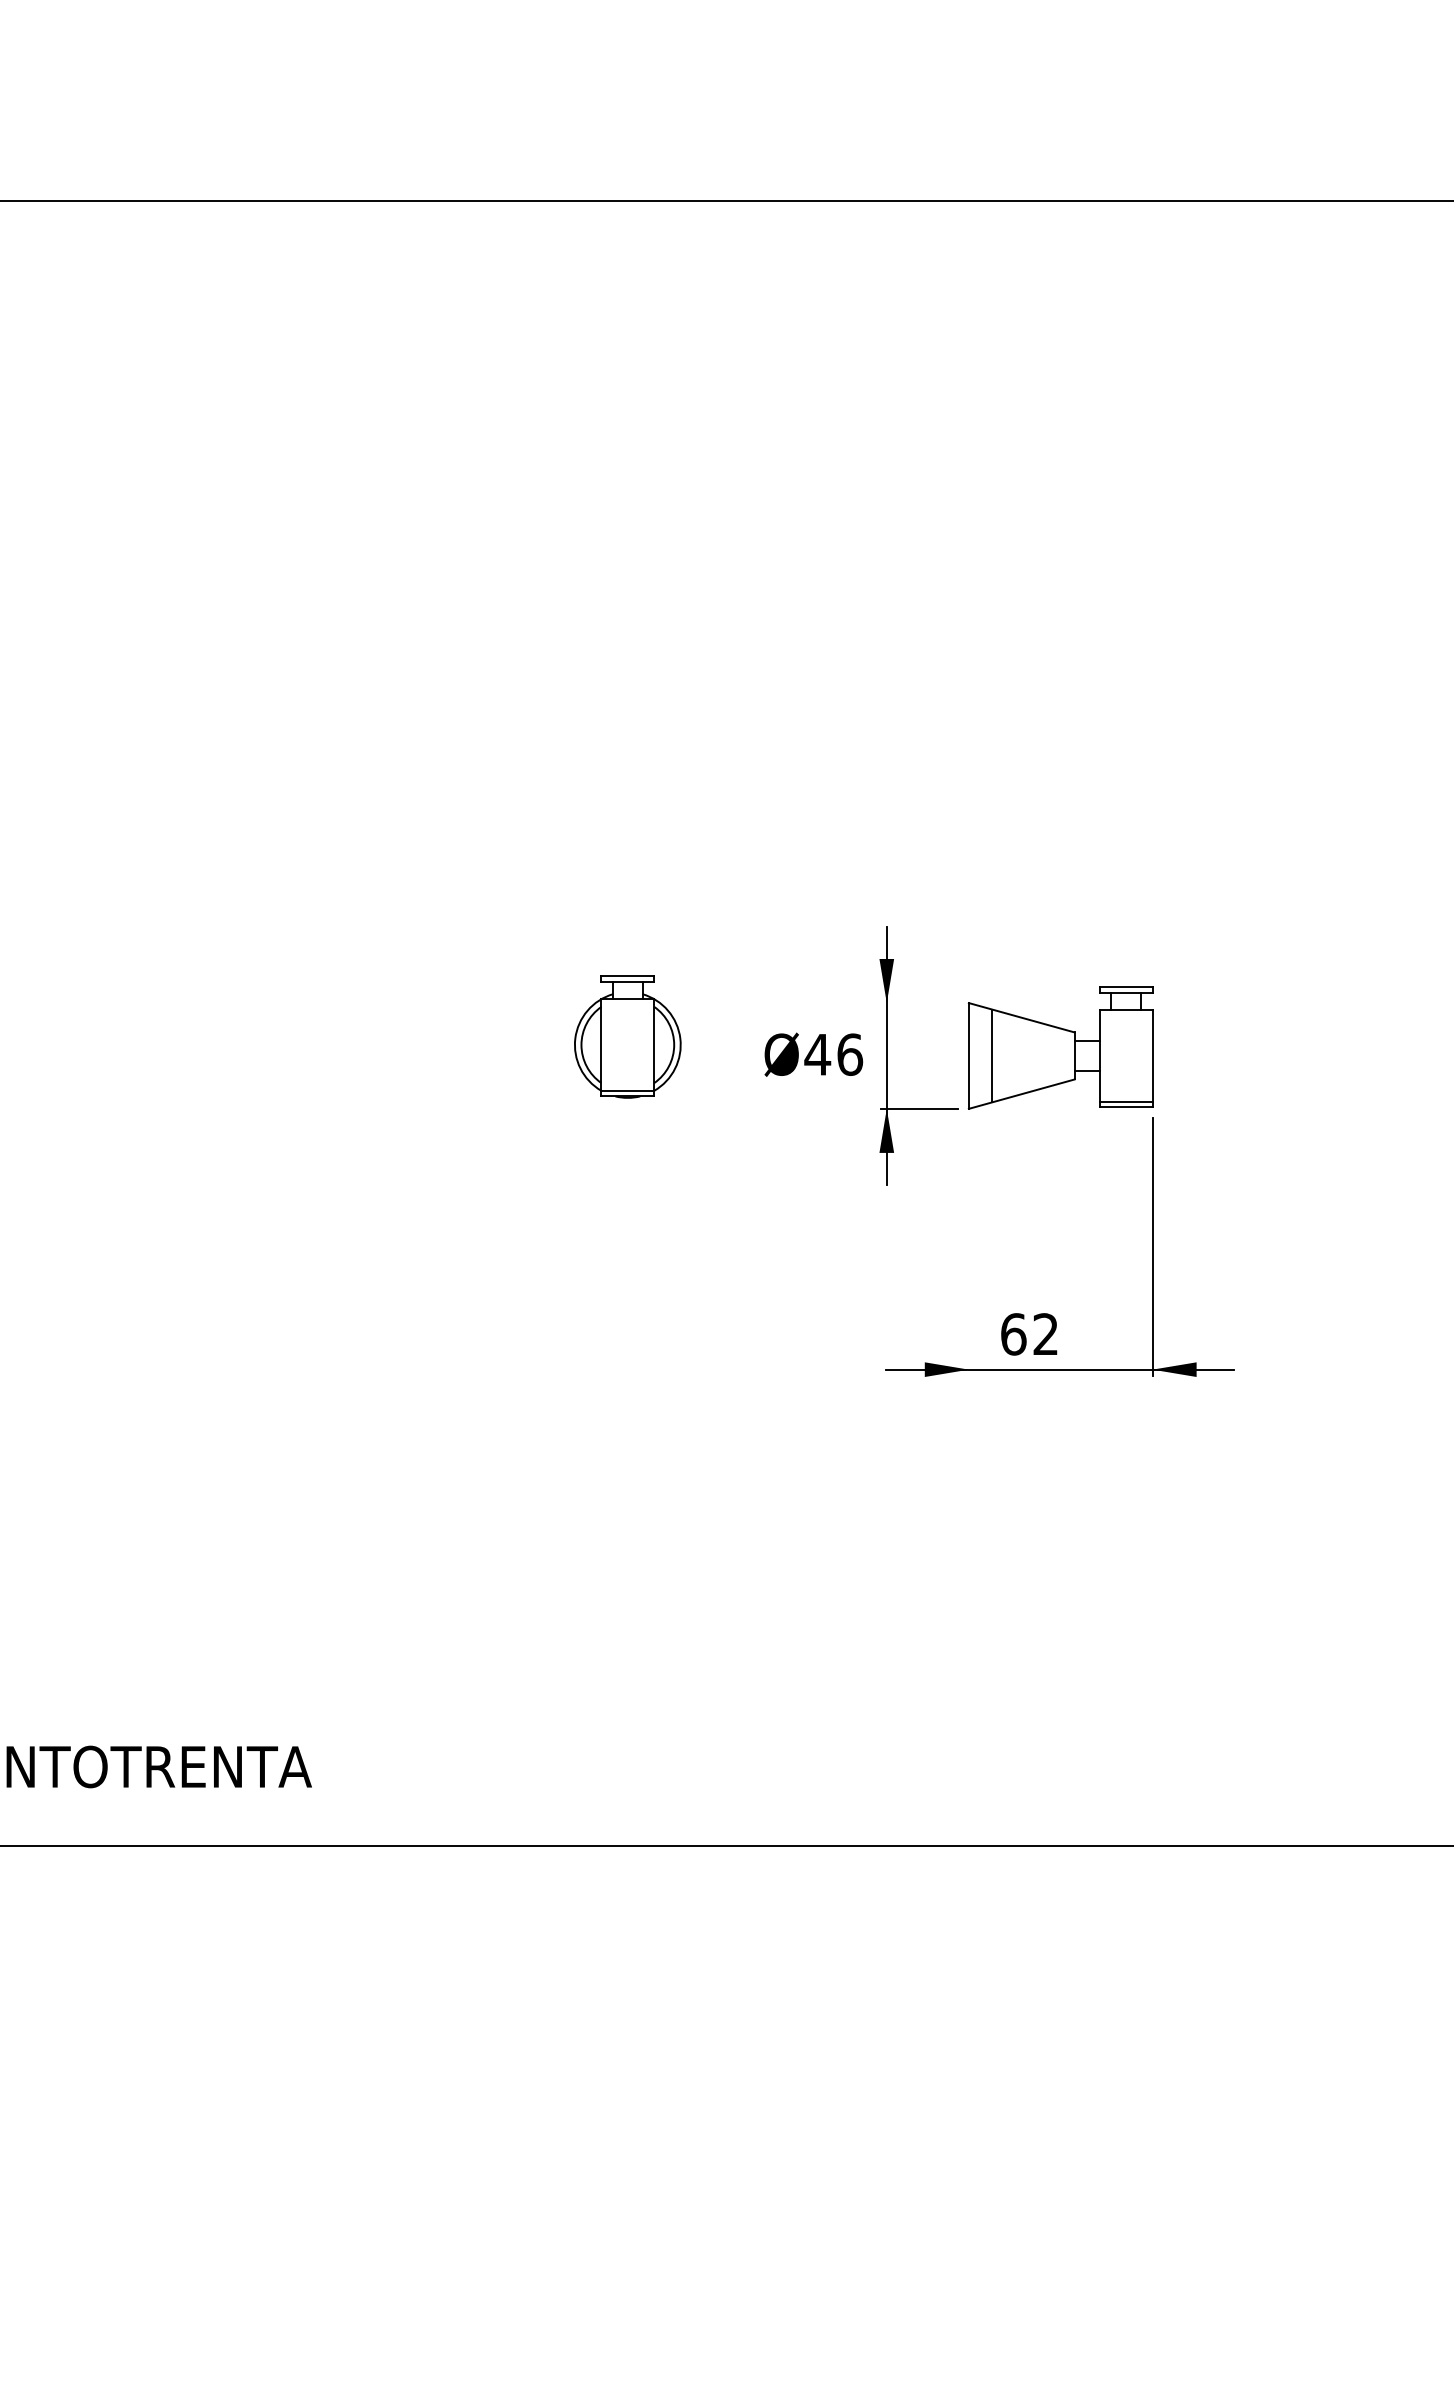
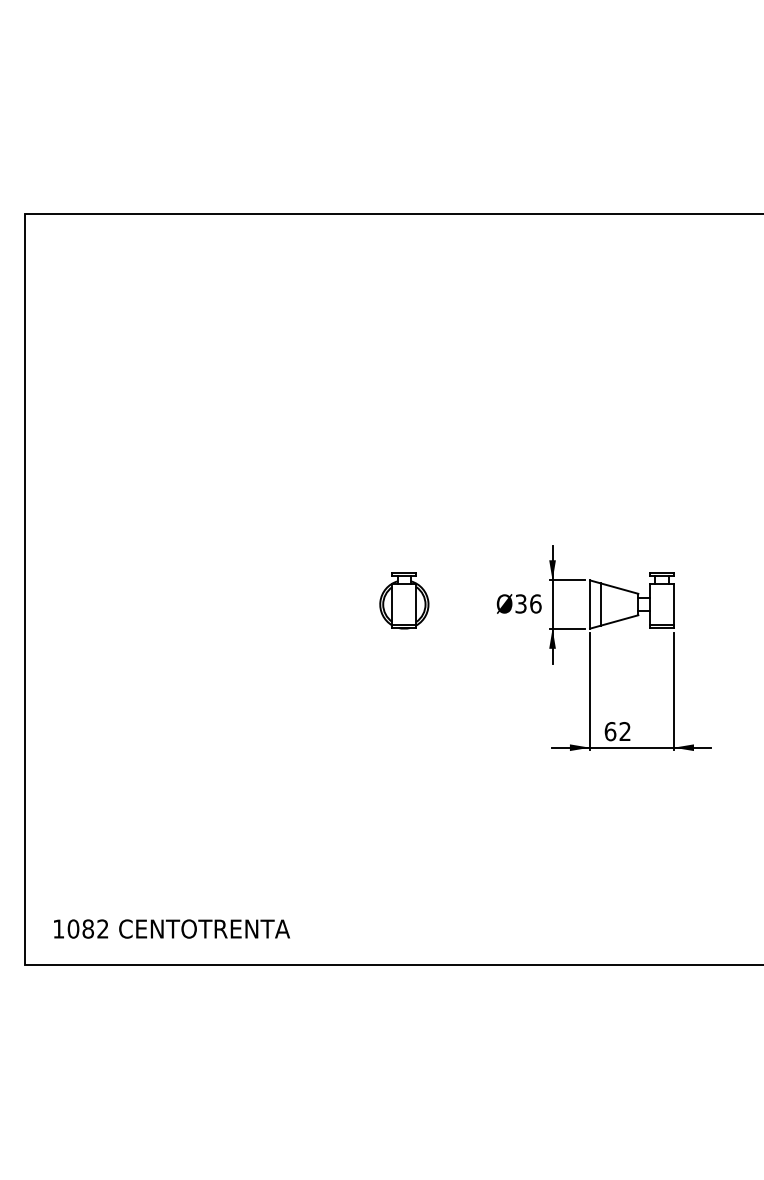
line: (917, 1003) -> (566, 580), added
part: (628, 1036) -> (404, 600), moved
text: (816, 1053) -> (520, 603), Ø46 -> Ø36
line: (969, 1246) -> (590, 691), added

